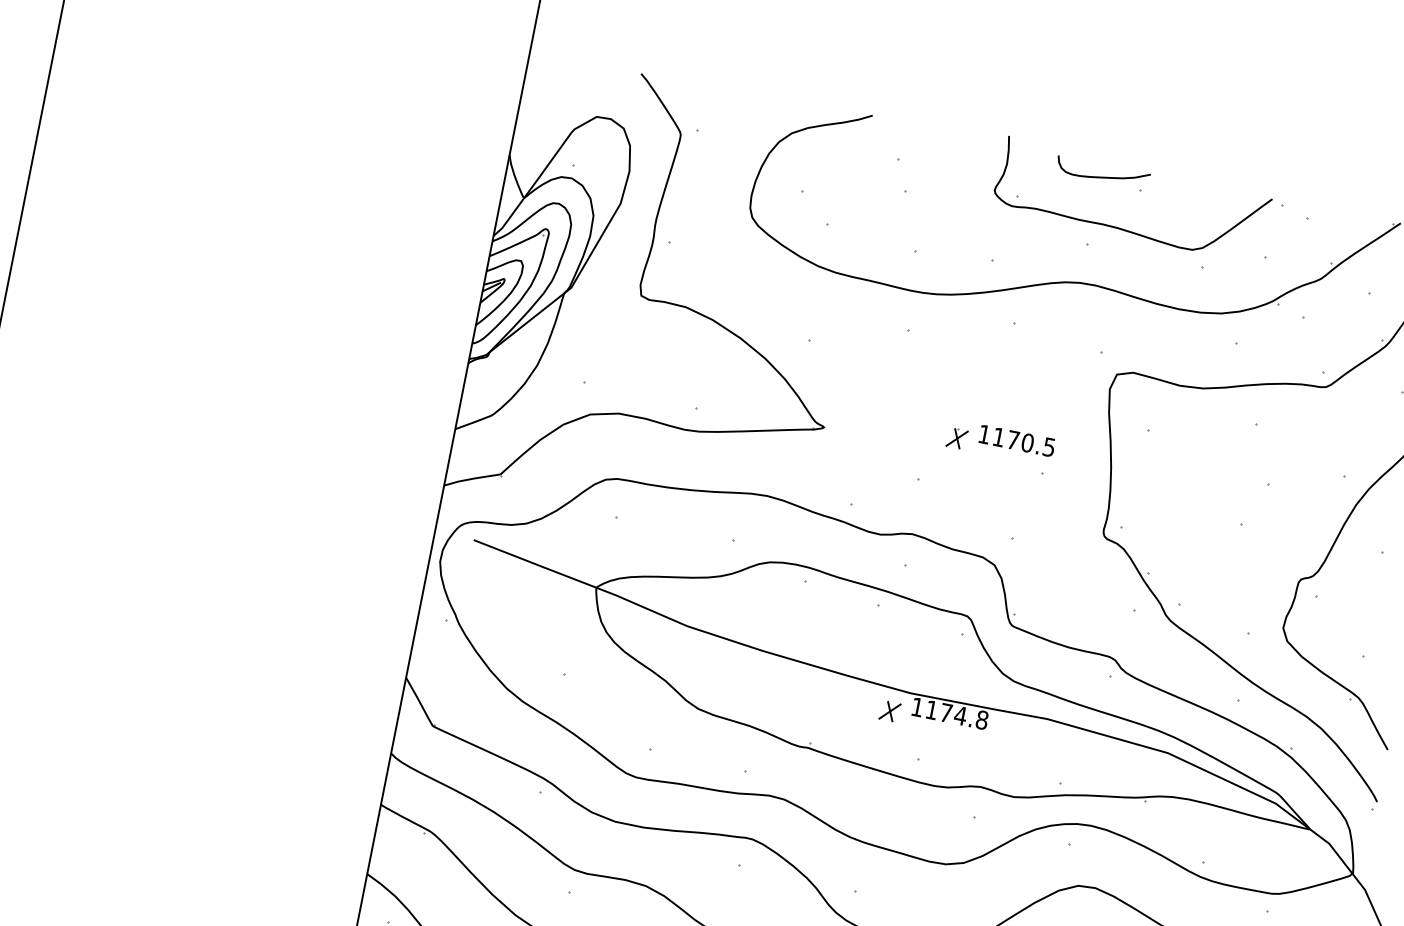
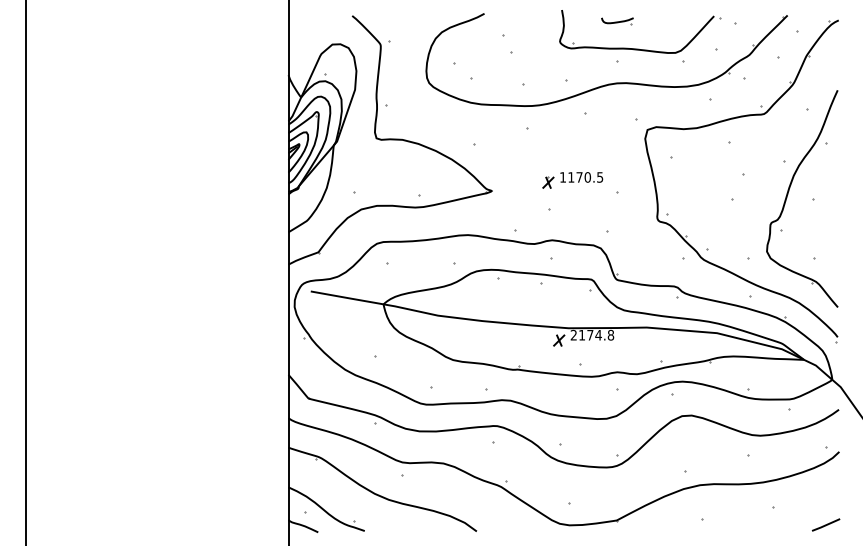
part: (1101, 175) -> (617, 21), size x0.6
part: (999, 443) -> (572, 180), moved
text: (917, 705) -> (573, 334), 1174.8 -> 2174.8

